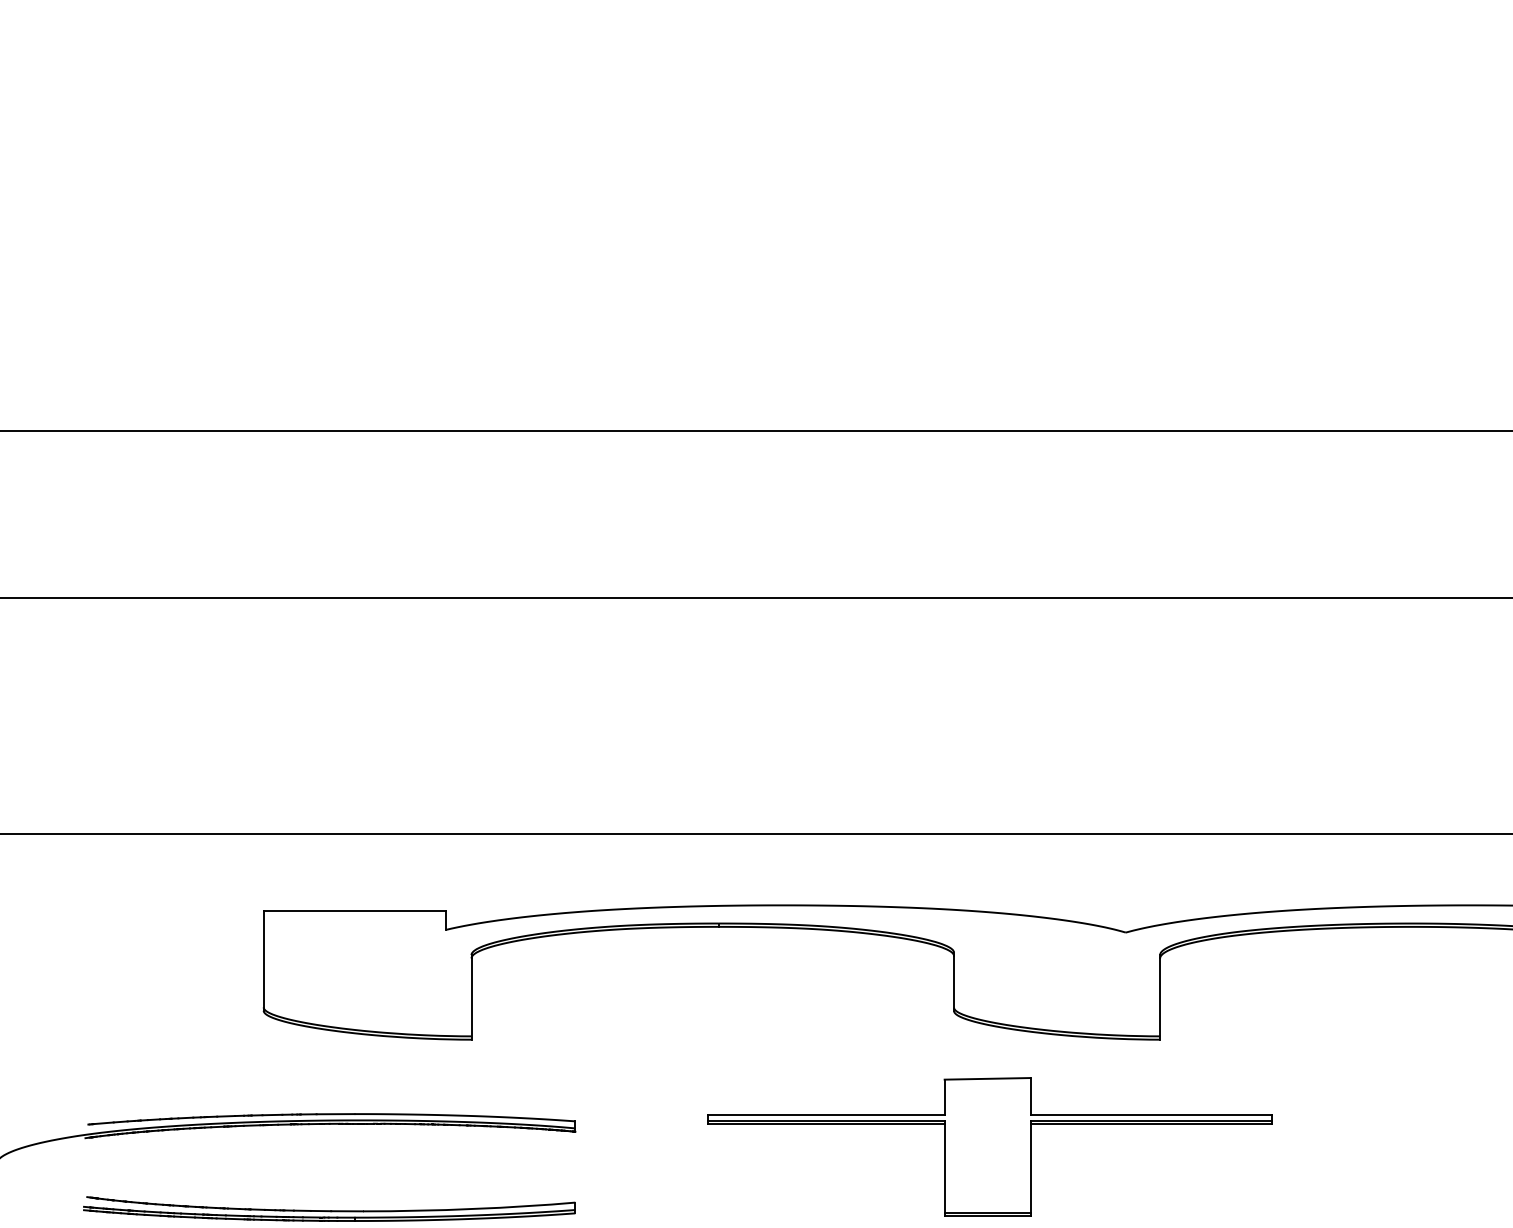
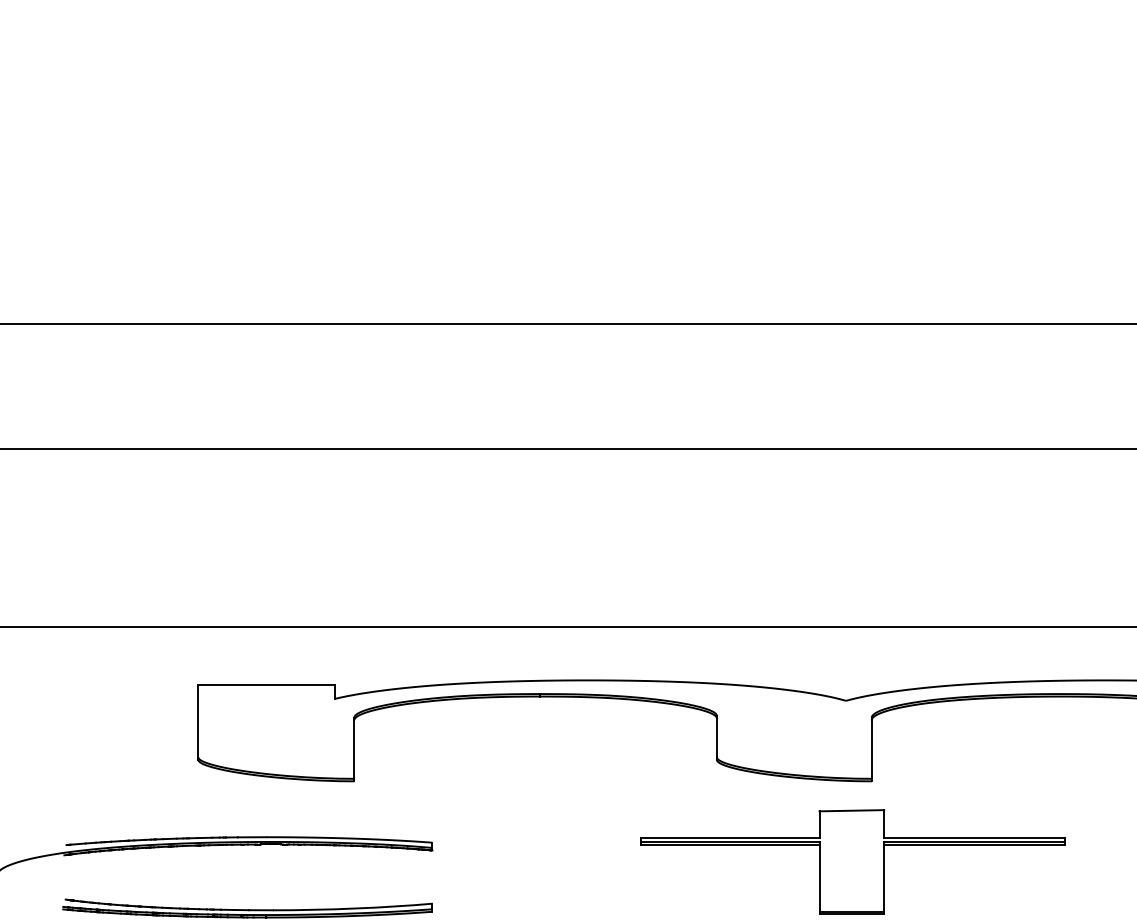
part: (989, 1146) -> (853, 861), moved

